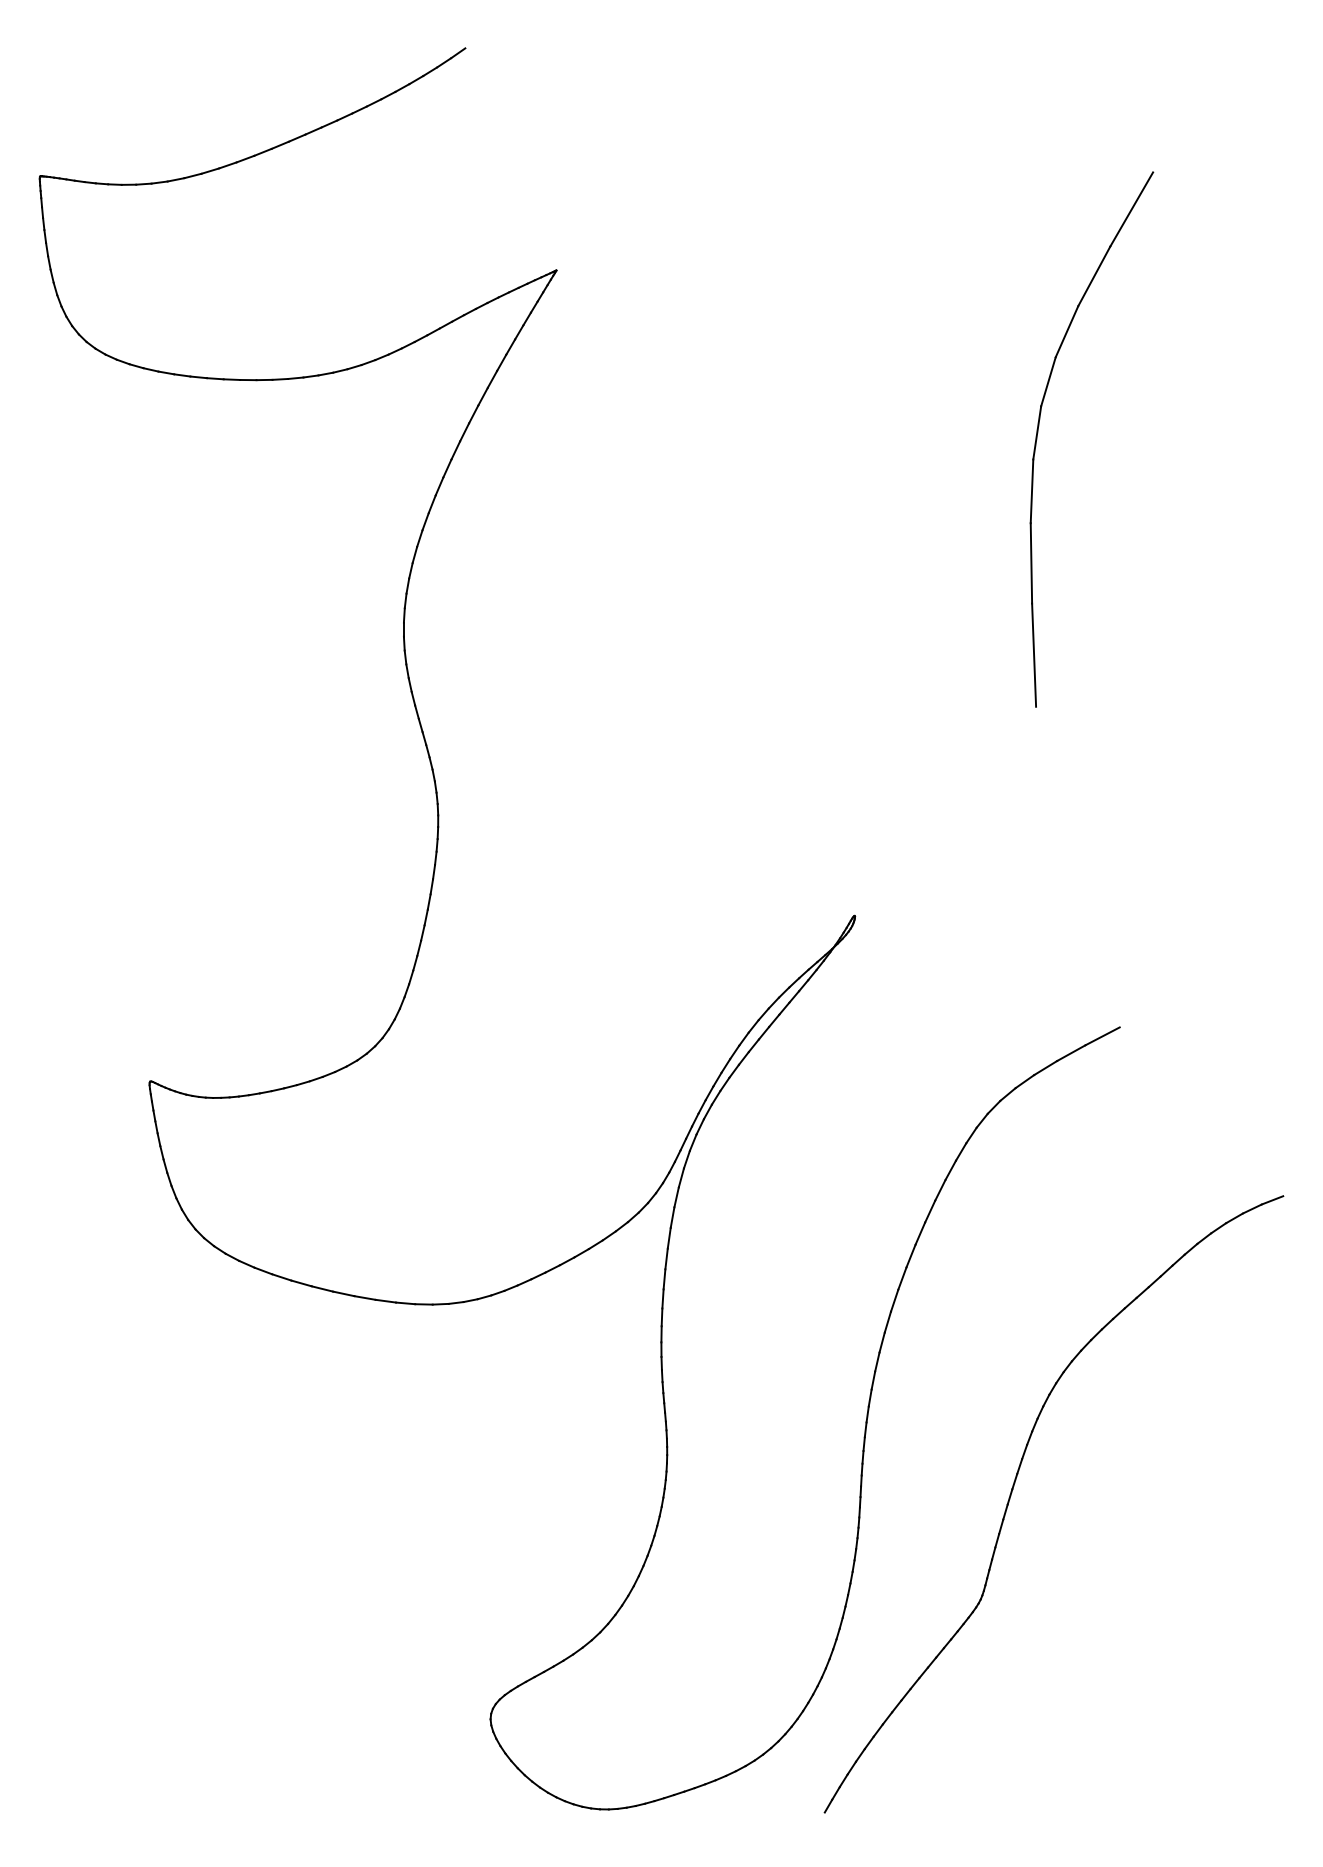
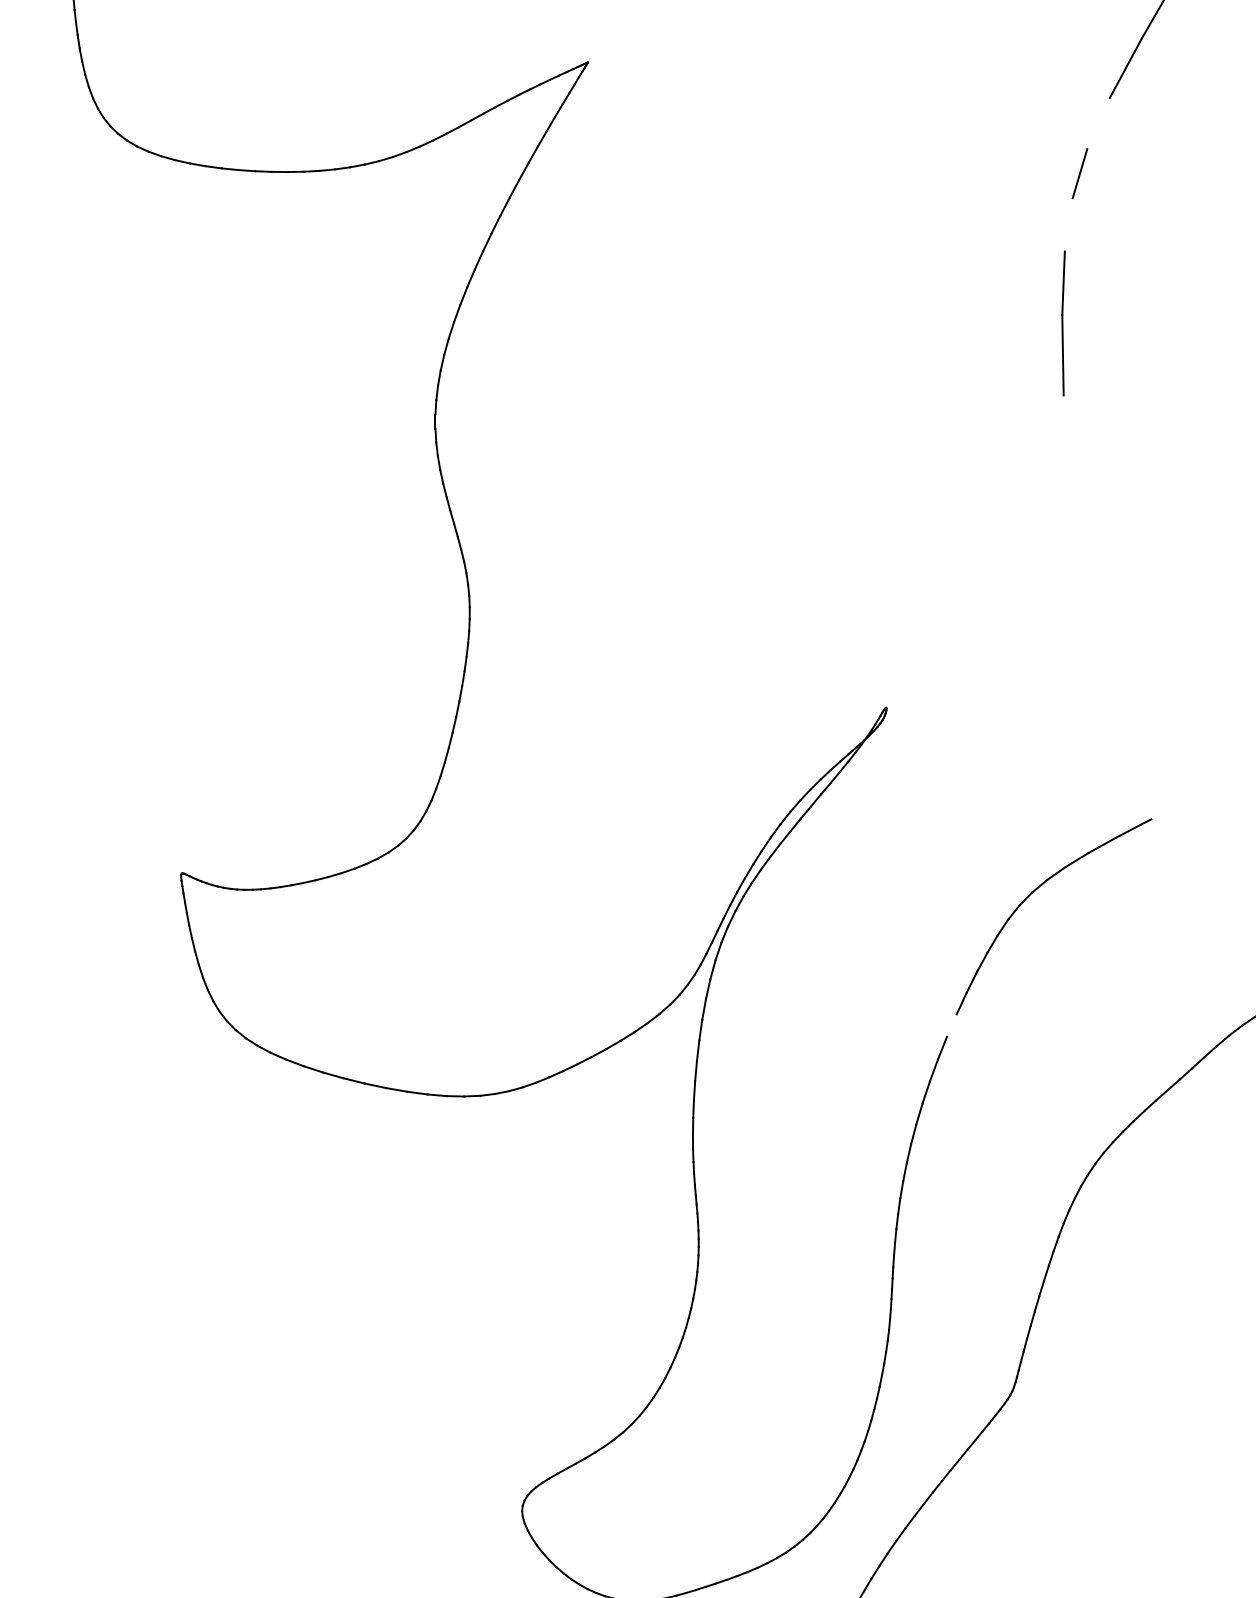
line: (1066, 331) -> (1098, 123), removed
line: (1037, 432) -> (1069, 224), removed
line: (1034, 654) -> (1066, 446), removed
line: (920, 1233) -> (952, 1025), removed

